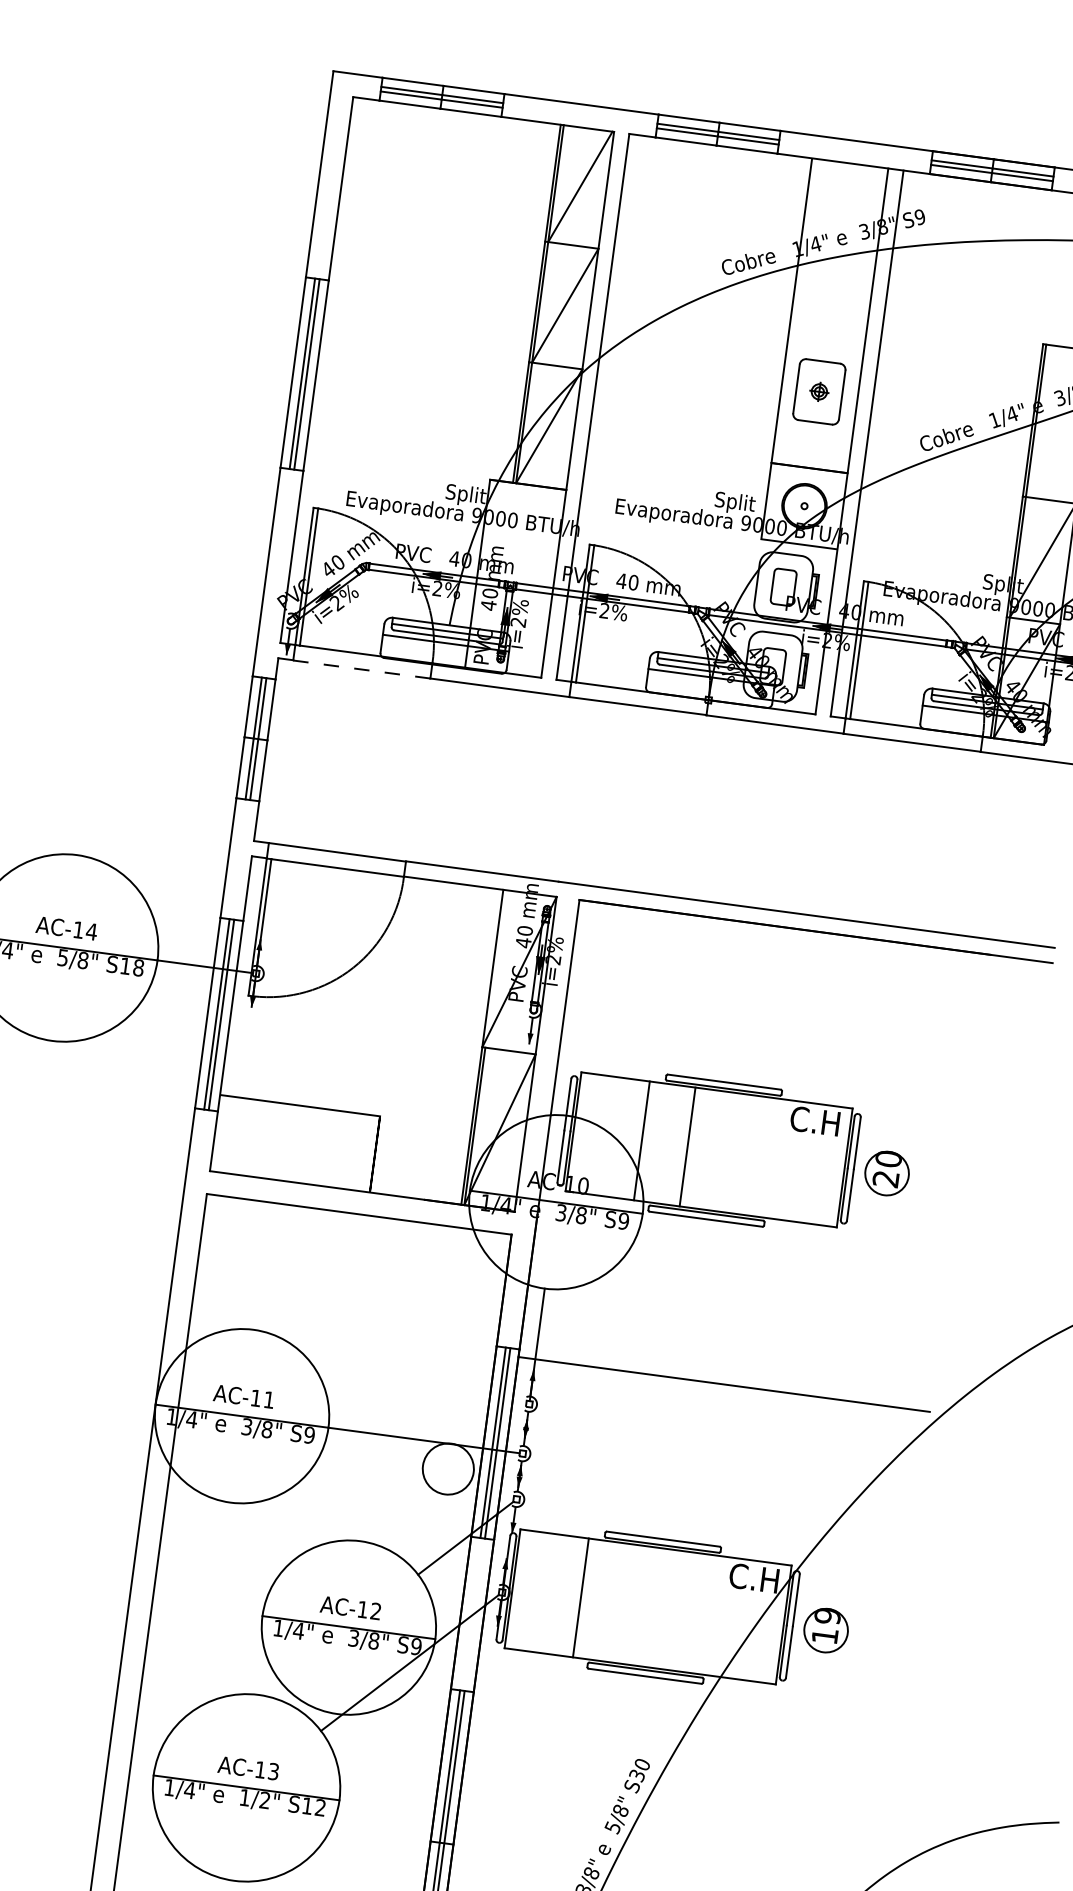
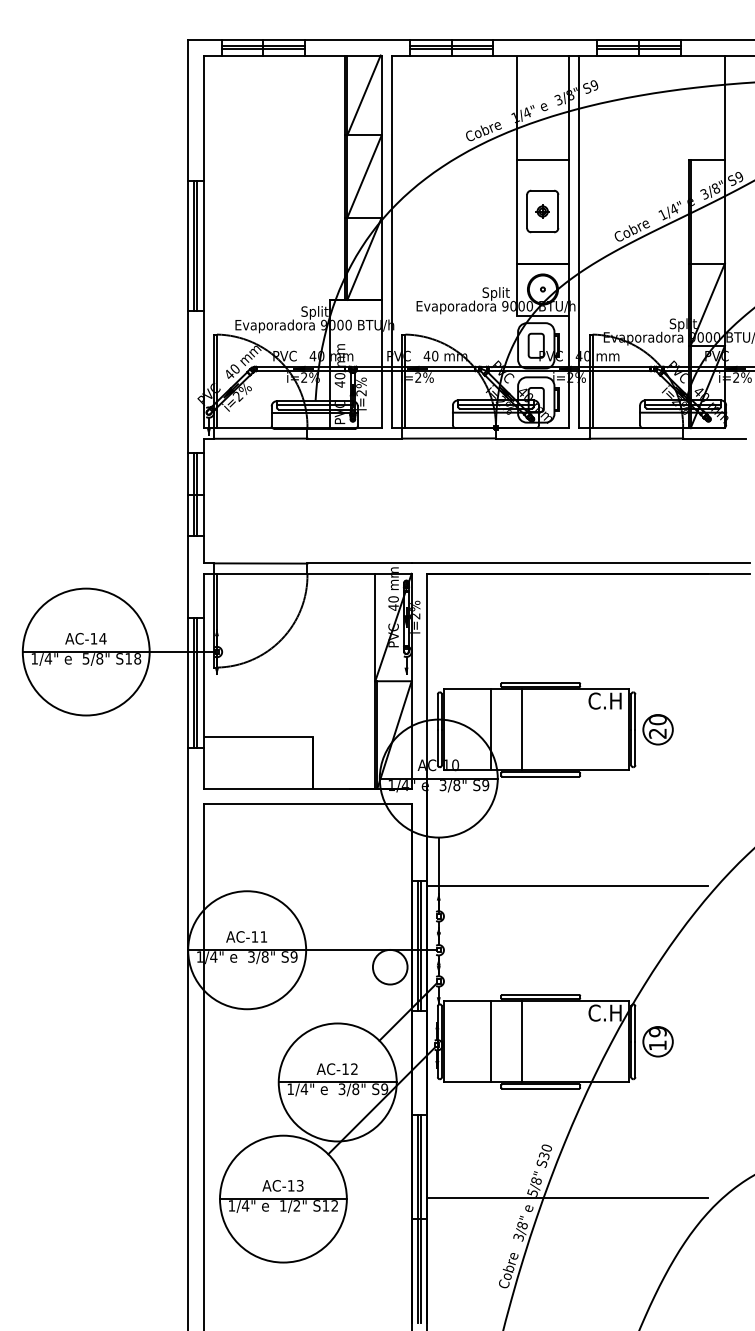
line: (829, 315) -> (542, 159), added
line: (361, 669) -> (260, 438), dashed -> solid
line: (626, 1603) -> (521, 1041), added
line: (662, 1841) -> (567, 1197), added

